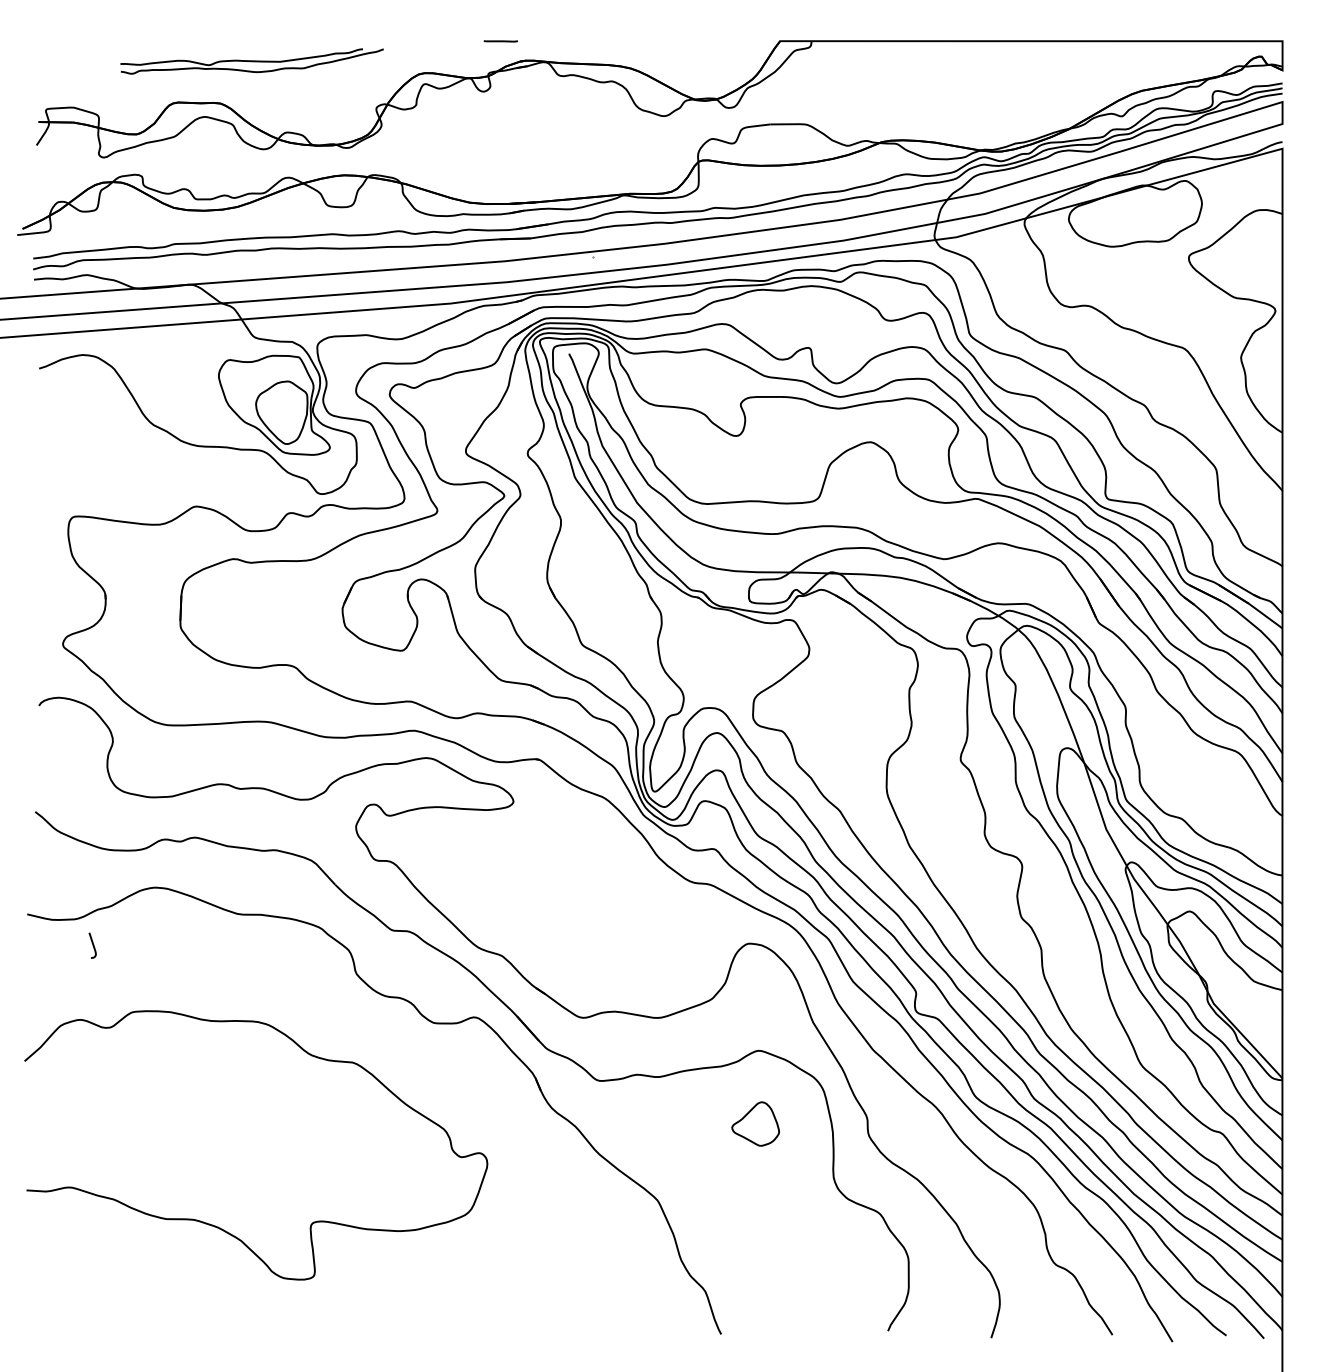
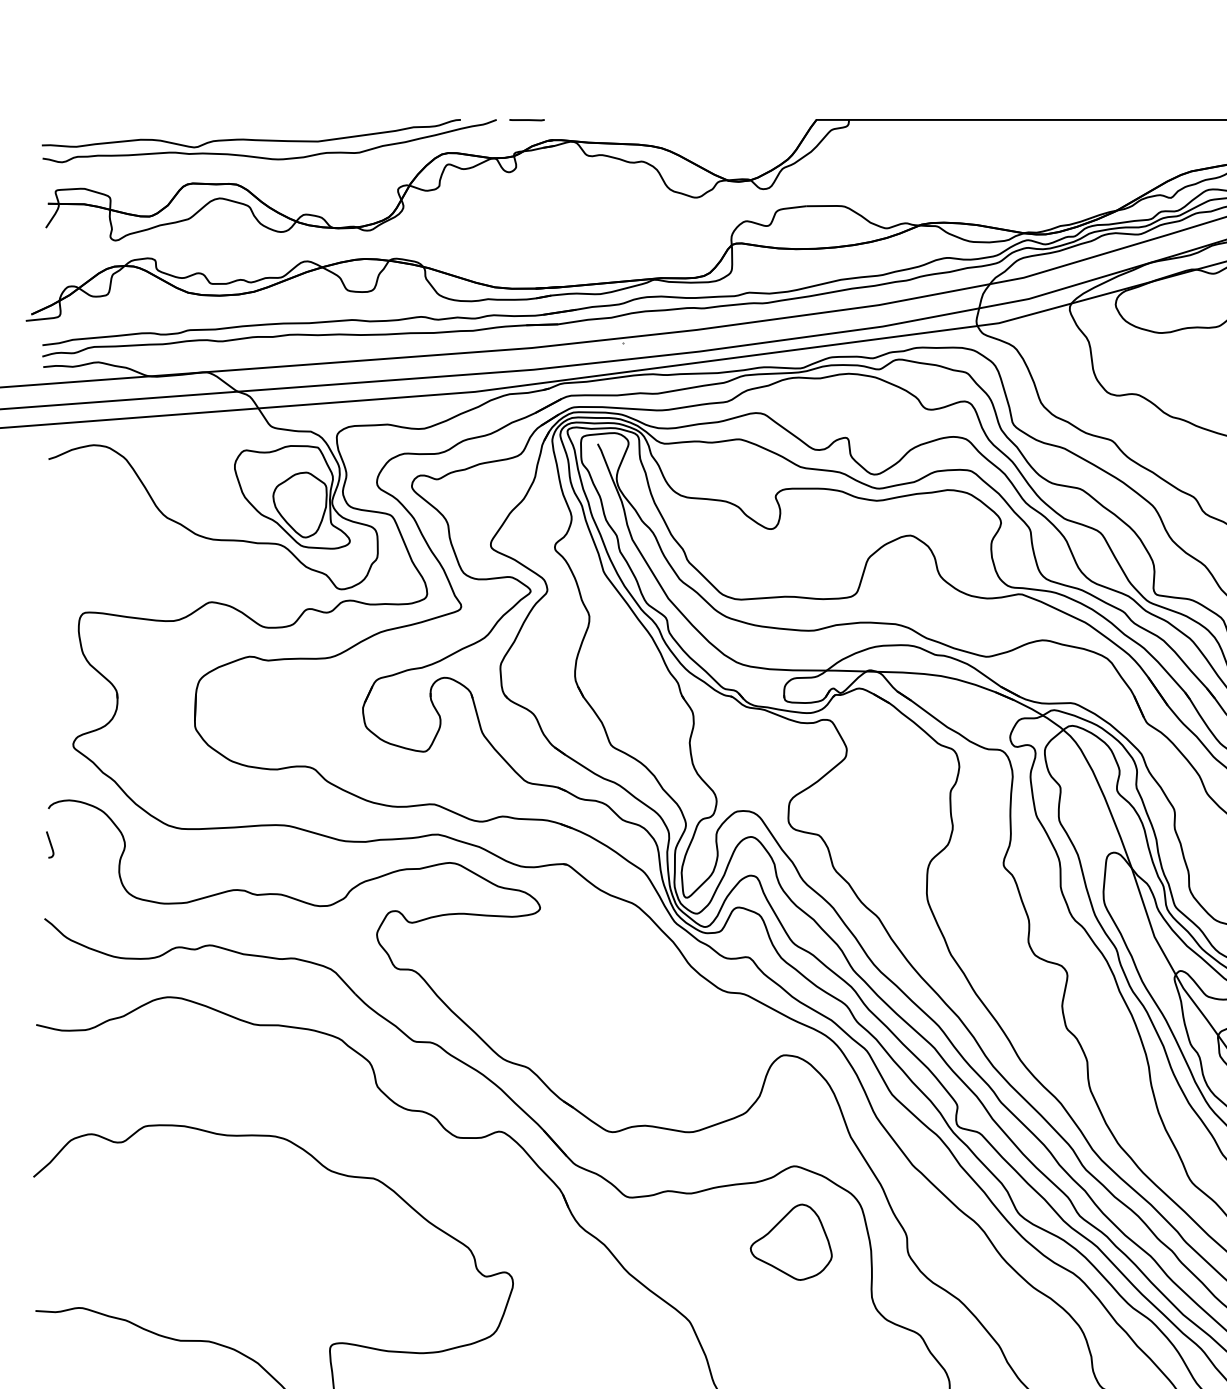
part: (251, 61) -> (268, 141), size x1.67
curve: (92, 945) -> (49, 844), moved
part: (755, 1123) -> (790, 1241), size x1.67

